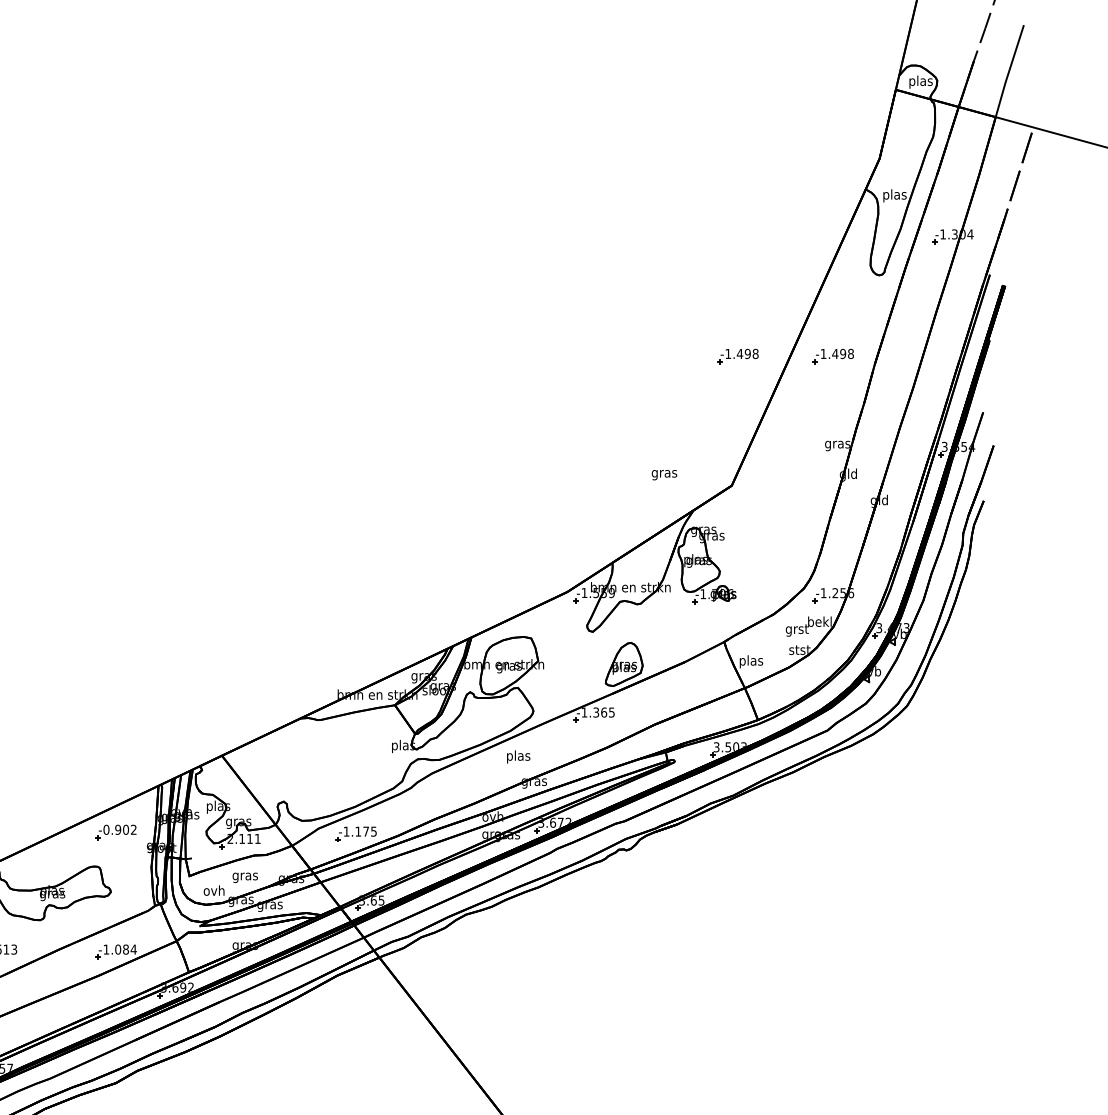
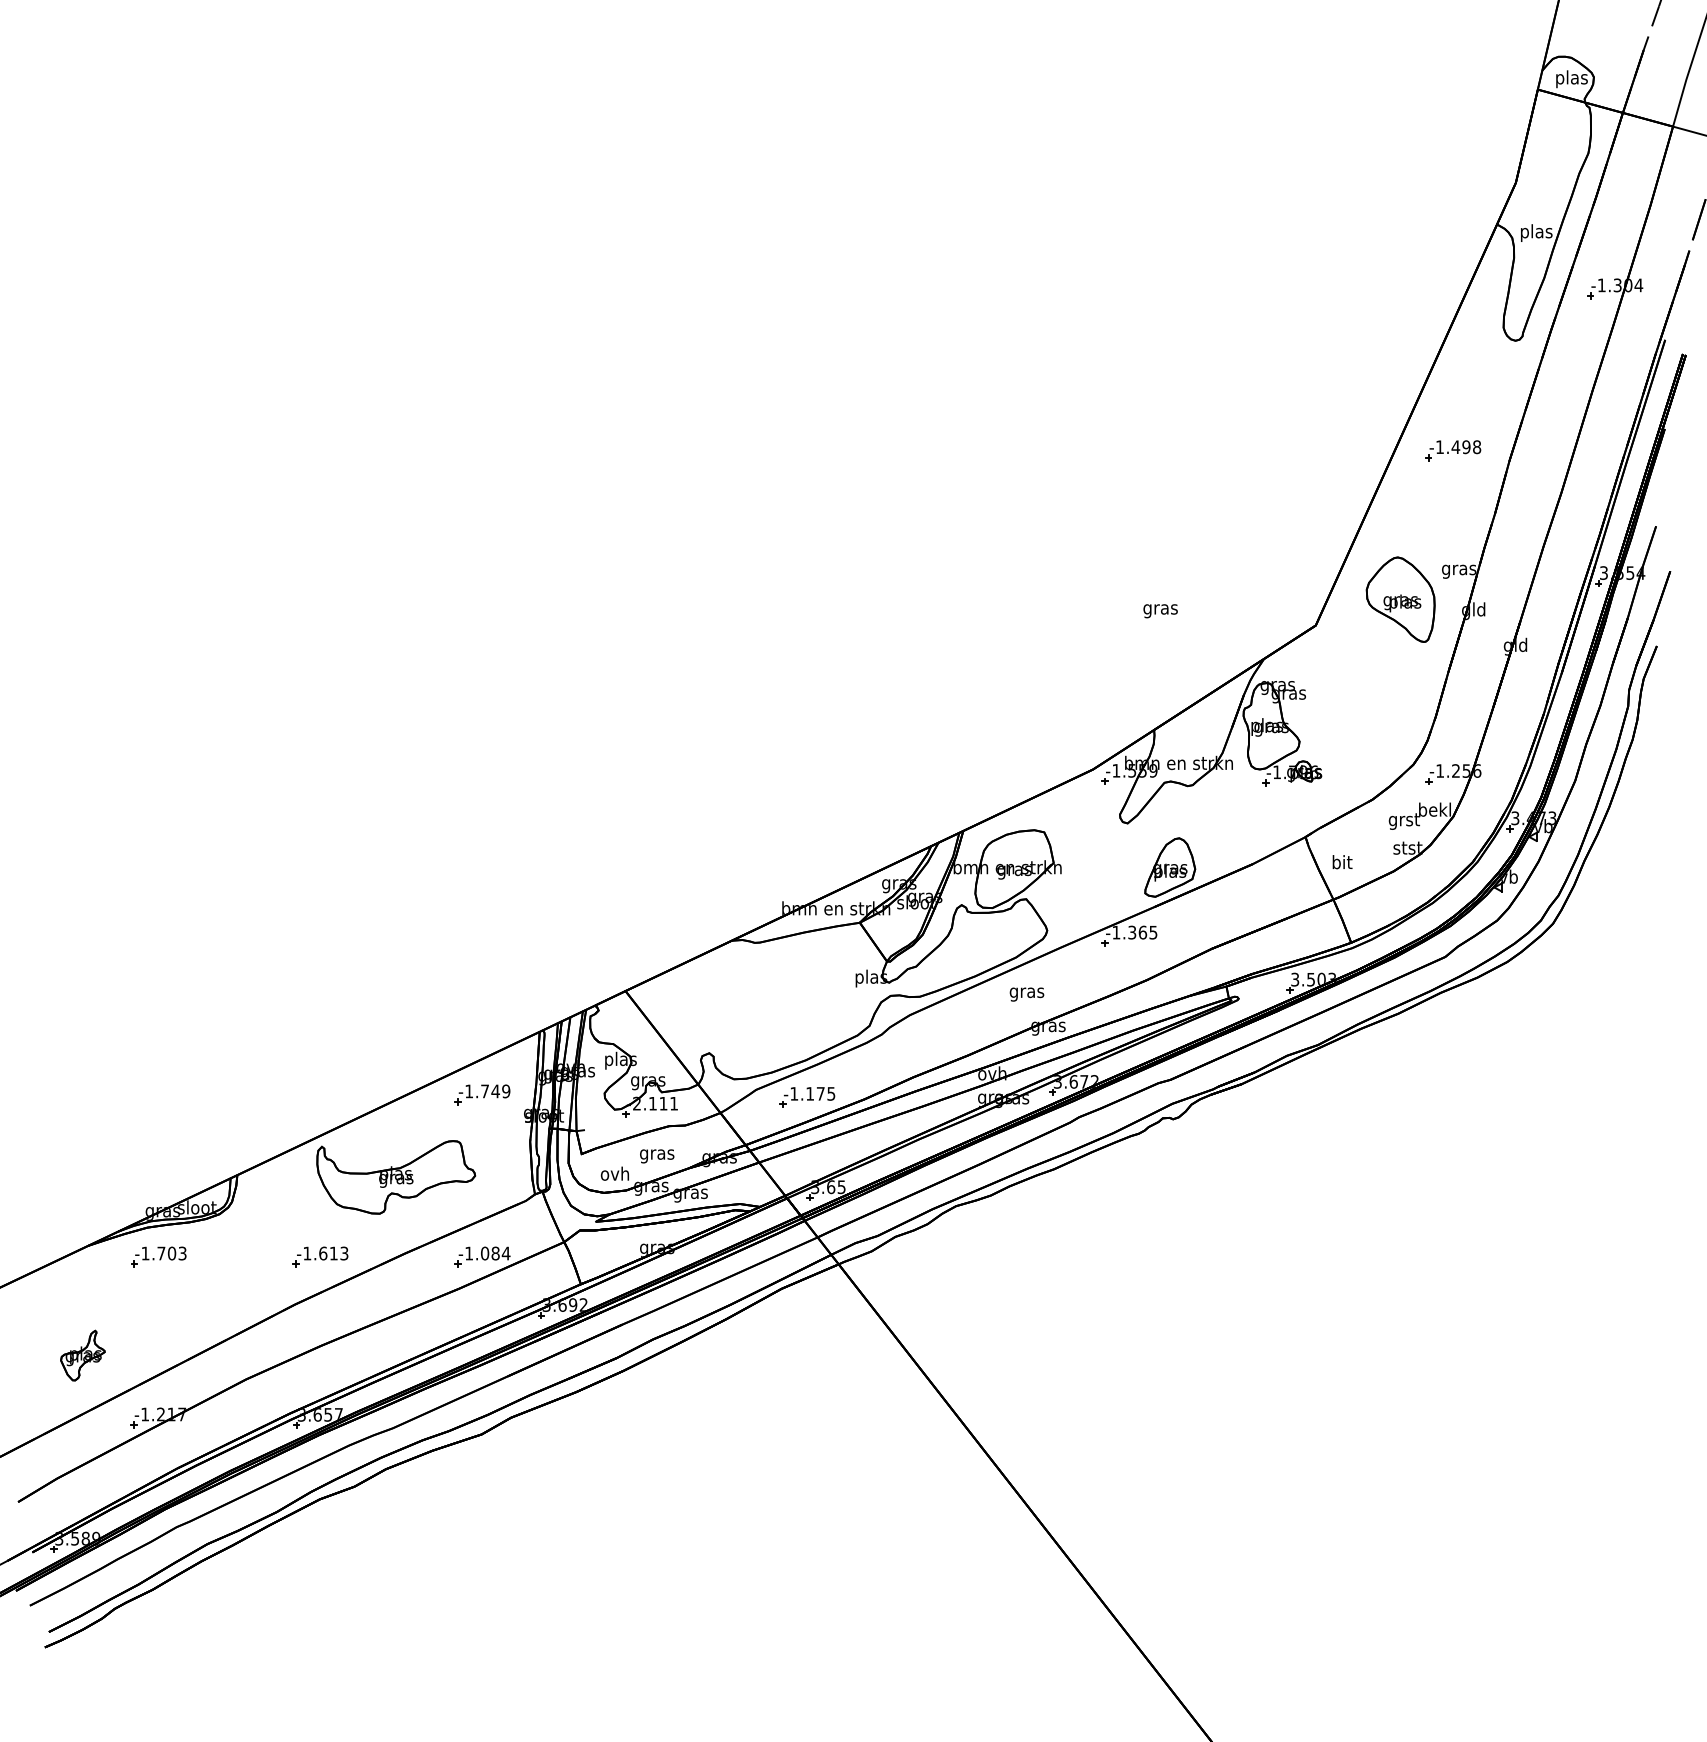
part: (738, 356) -> (1324, 450), removed
part: (794, 466) -> (1400, 599), added
text: (664, 475) -> (1160, 611), moved
text: (751, 661) -> (1342, 863), plas -> bit
text: (518, 756) -> (1026, 992), plas -> gras
text: (119, 829) -> (487, 1091), -0.902 -> -1.749

